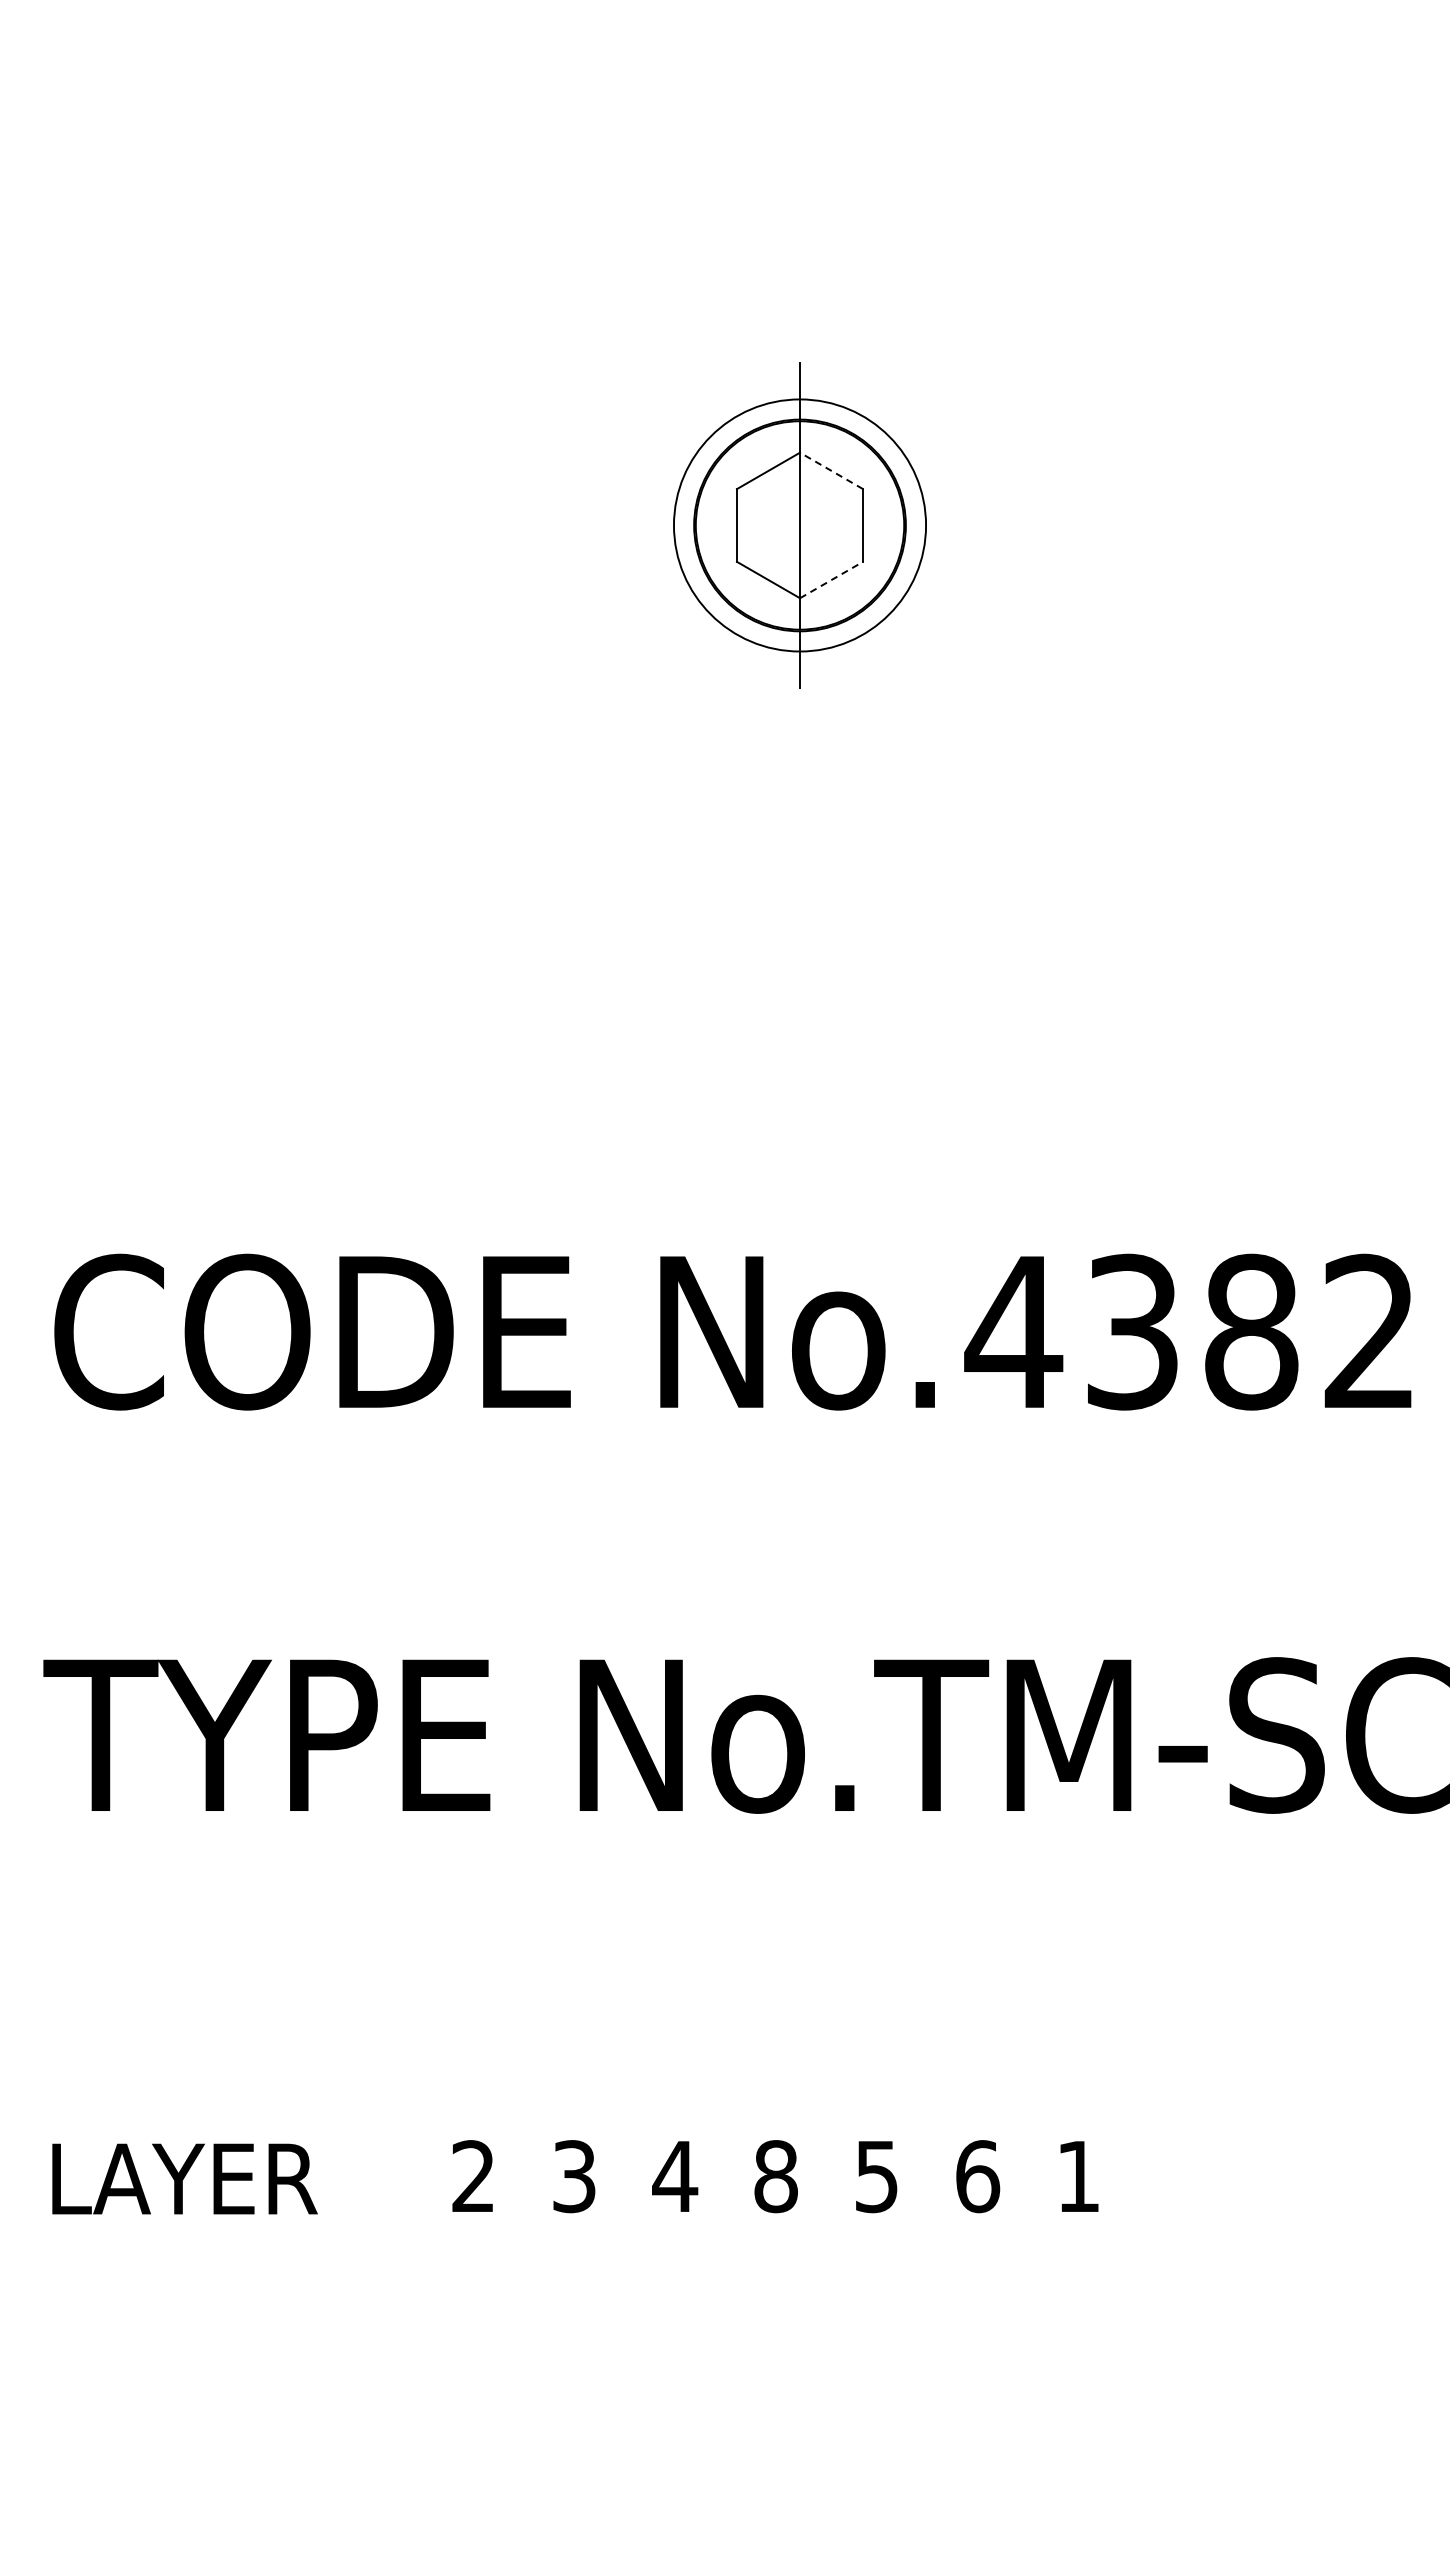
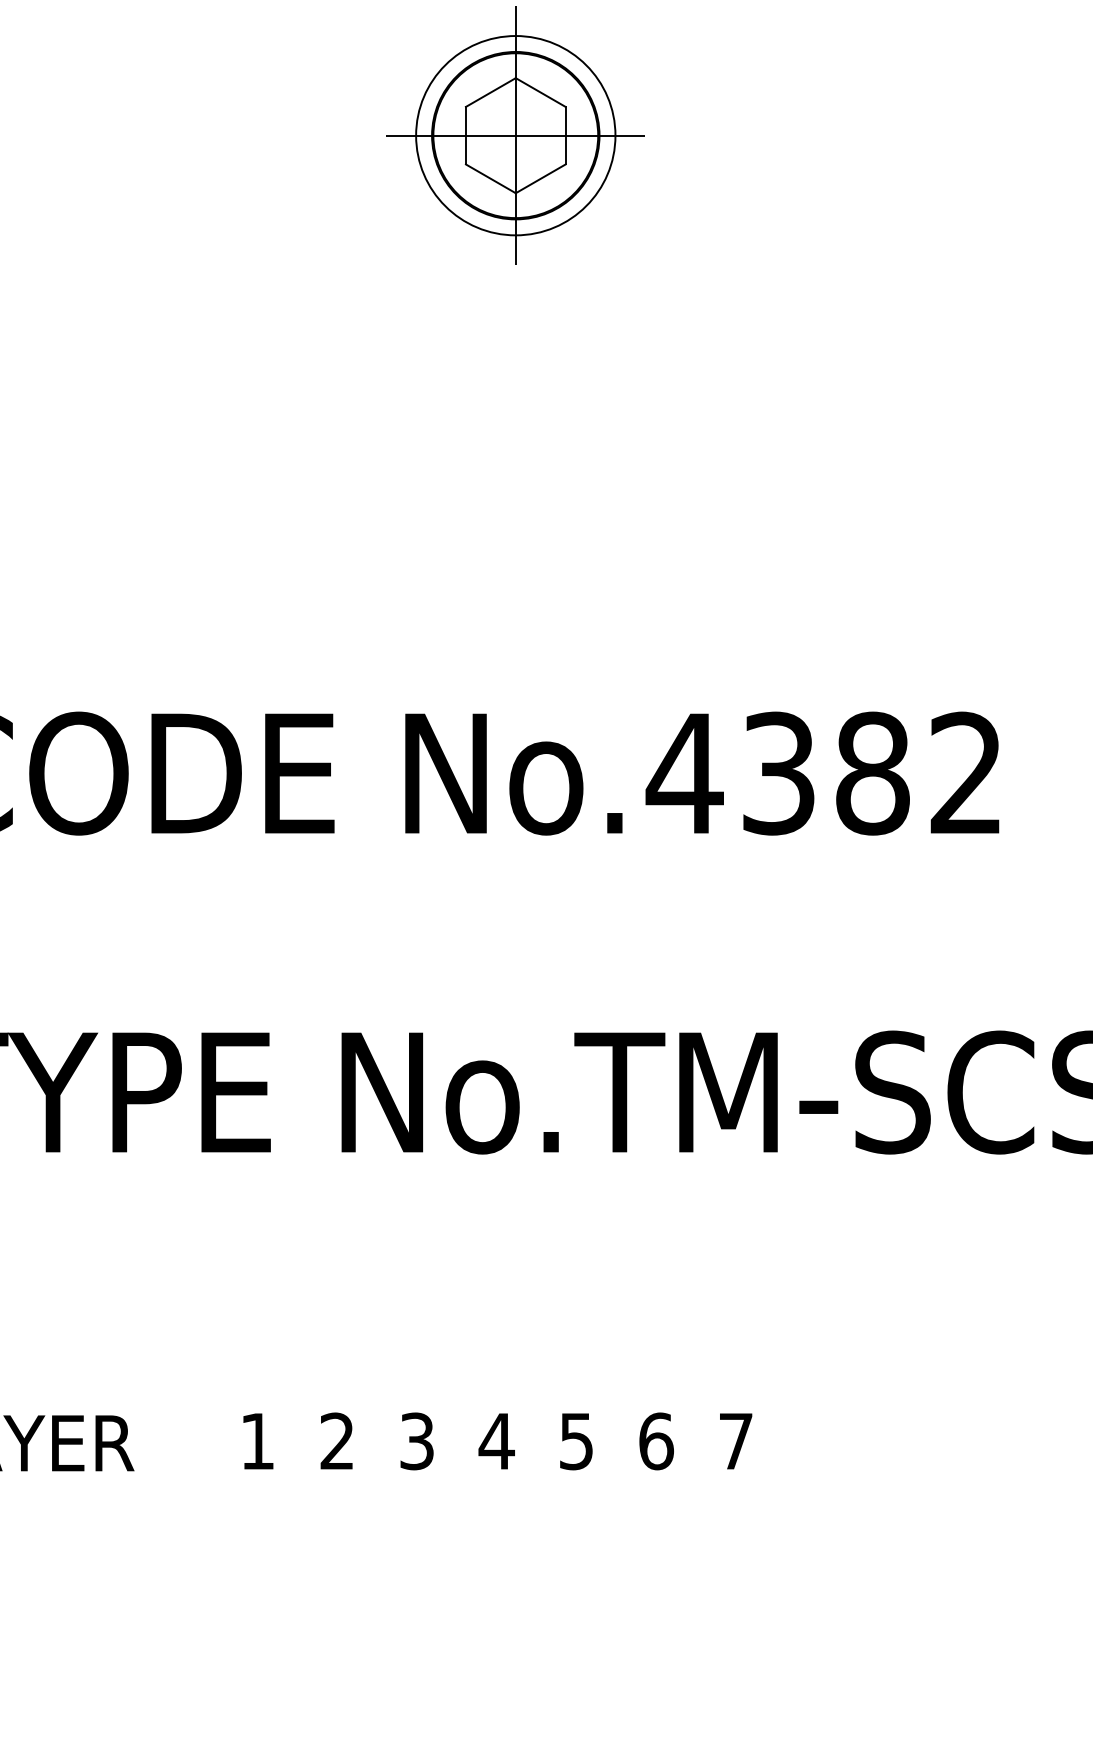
line: (831, 470) -> (540, 92), dashed -> solid
line: (799, 525) -> (515, 135), added
line: (831, 579) -> (540, 178), dashed -> solid
text: (472, 2175) -> (256, 1440), 2 -> 1
text: (574, 2176) -> (337, 1441), 3 -> 2
text: (675, 2176) -> (417, 1441), 4 -> 3
text: (775, 2176) -> (496, 1441), 8 -> 4
text: (1078, 2176) -> (736, 1441), 1 -> 7

